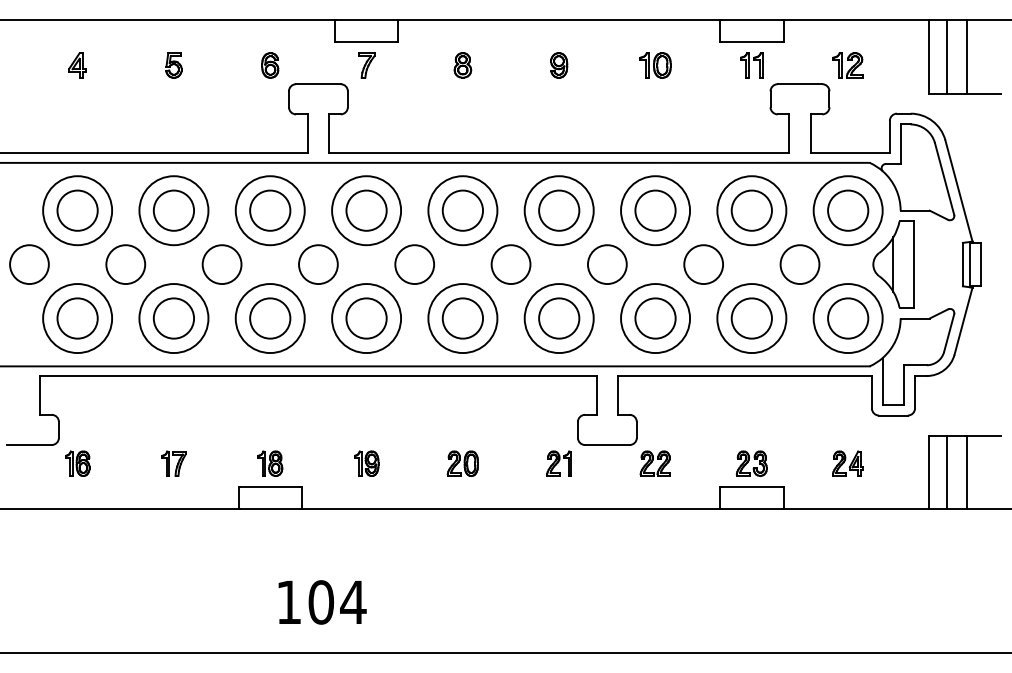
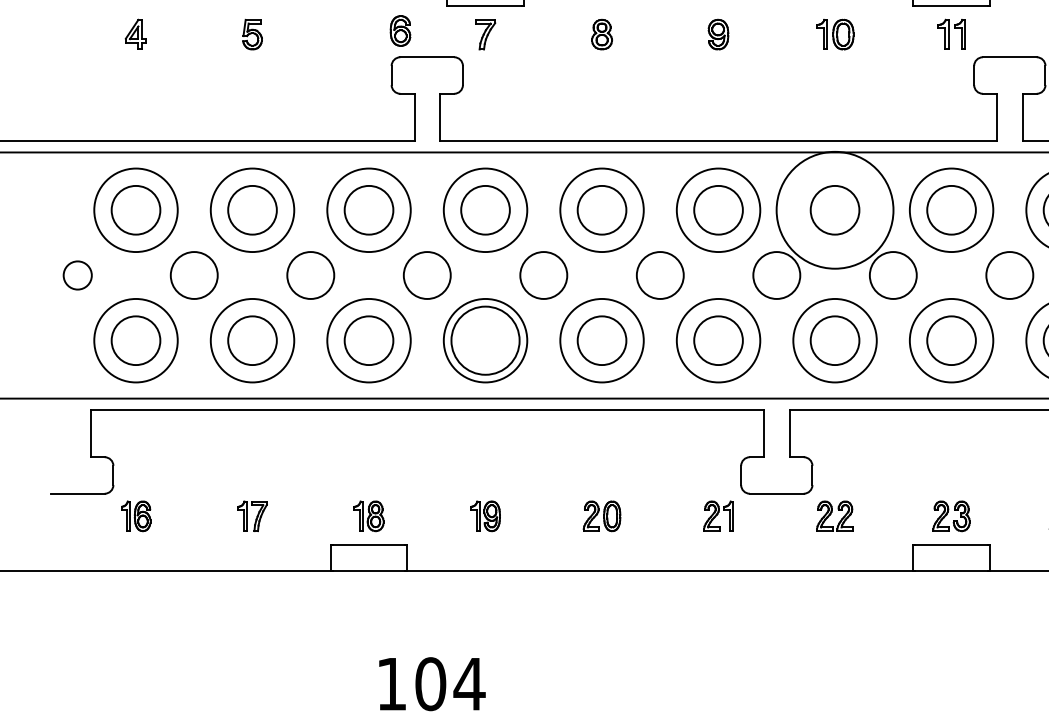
part: (270, 65) -> (400, 31), moved
circle: (655, 210) -> (835, 210), size x1.4
circle: (29, 264) -> (77, 275), size x0.6
circle: (366, 318) -> (485, 340), size x1.4

